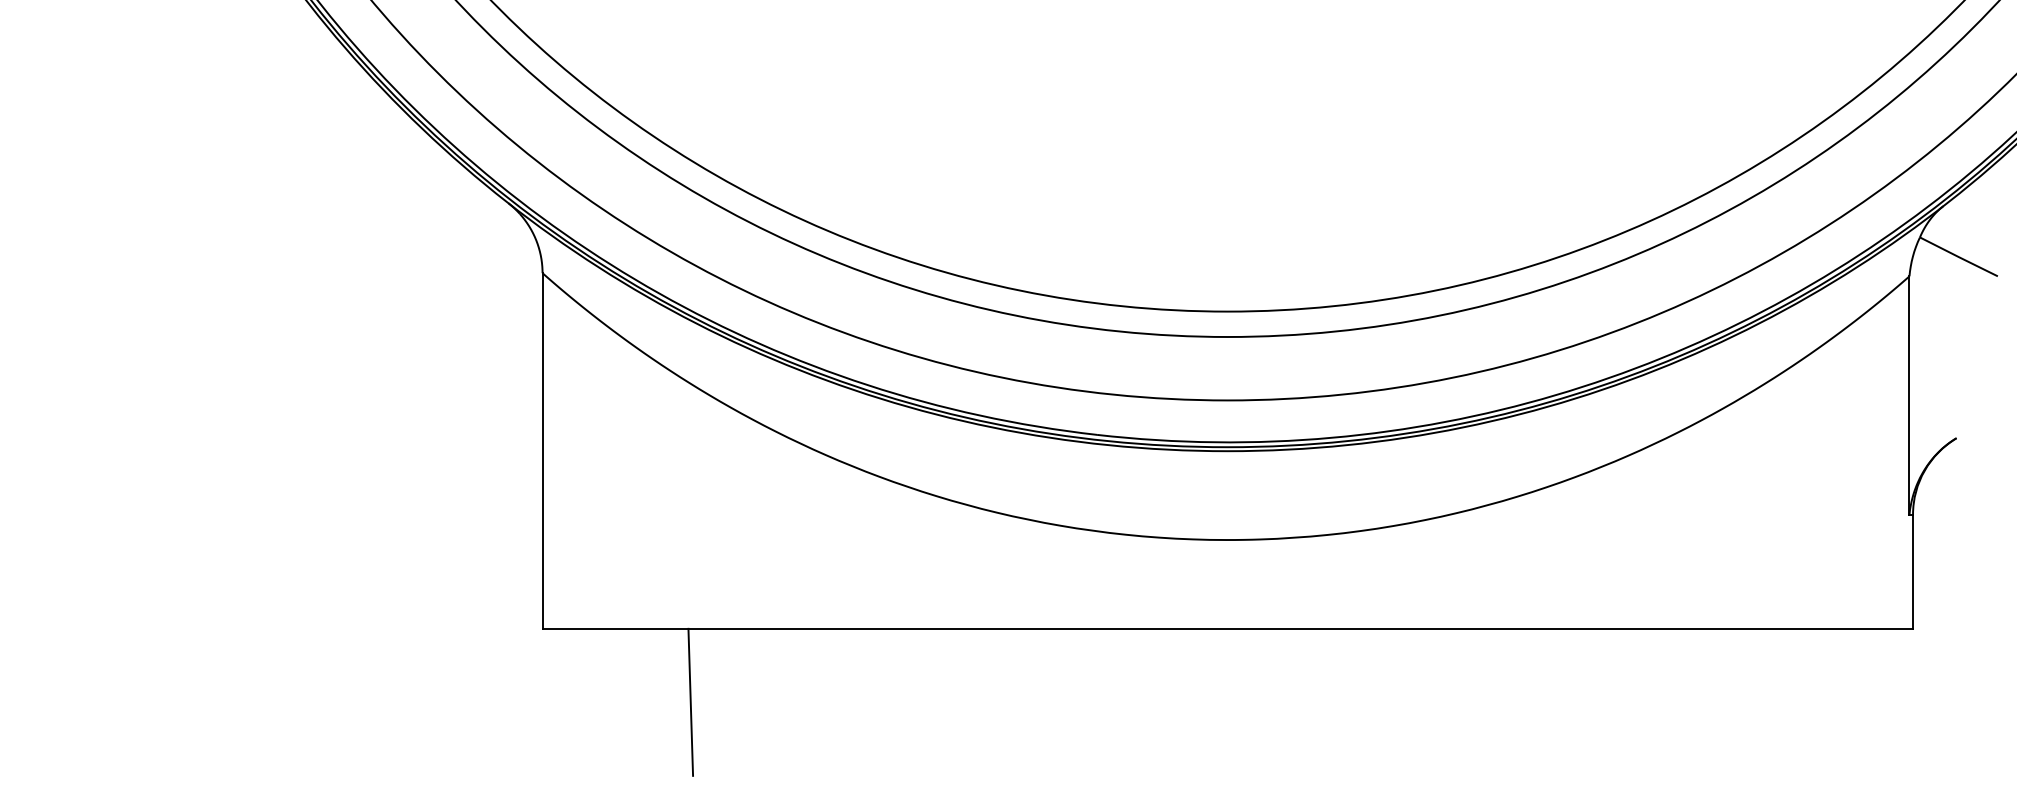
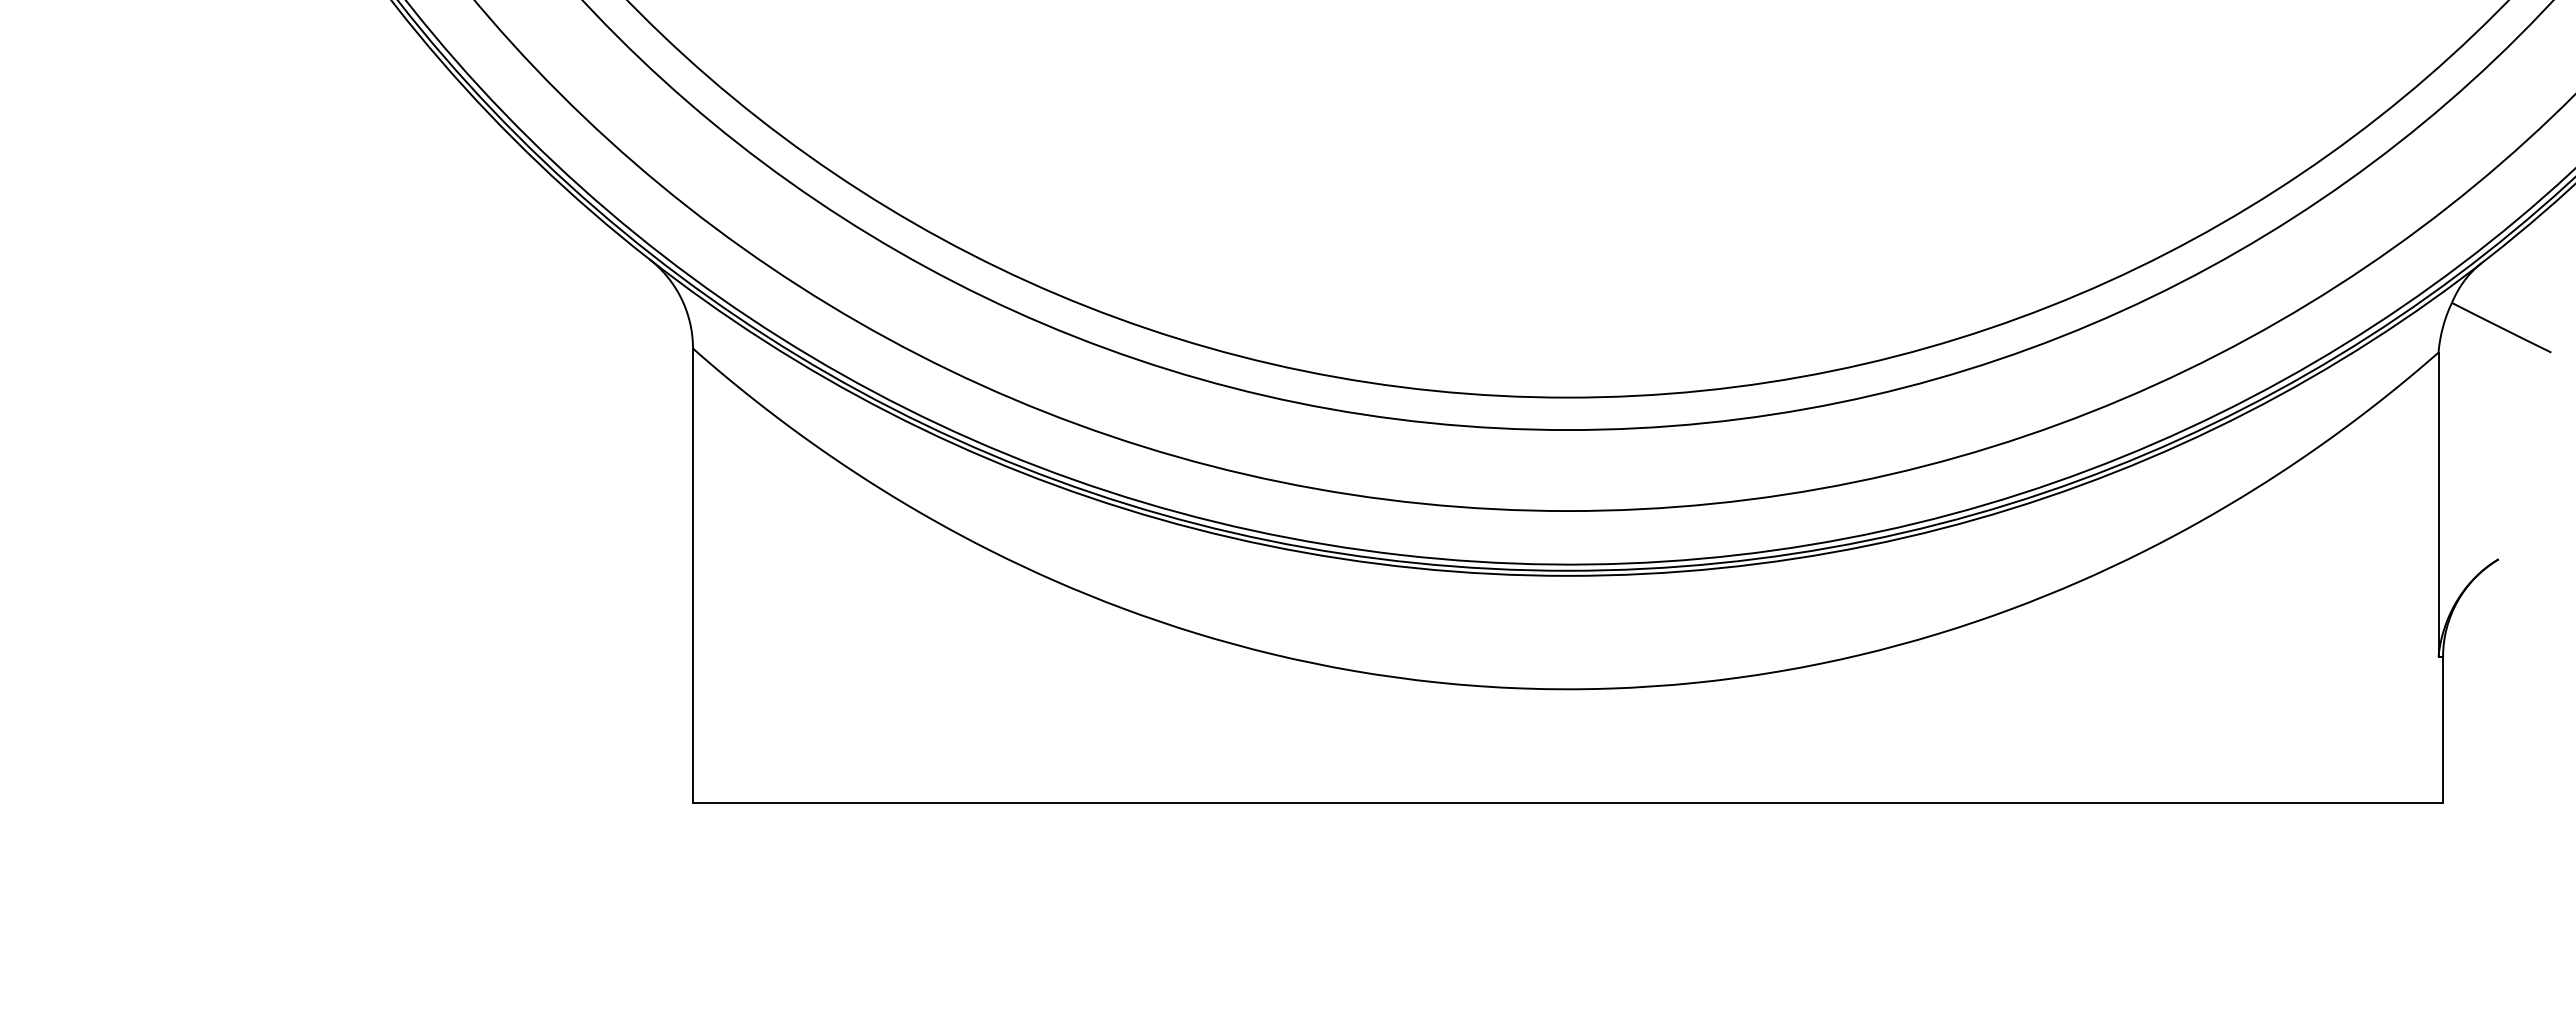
line: (690, 702) -> (882, 896), removed

